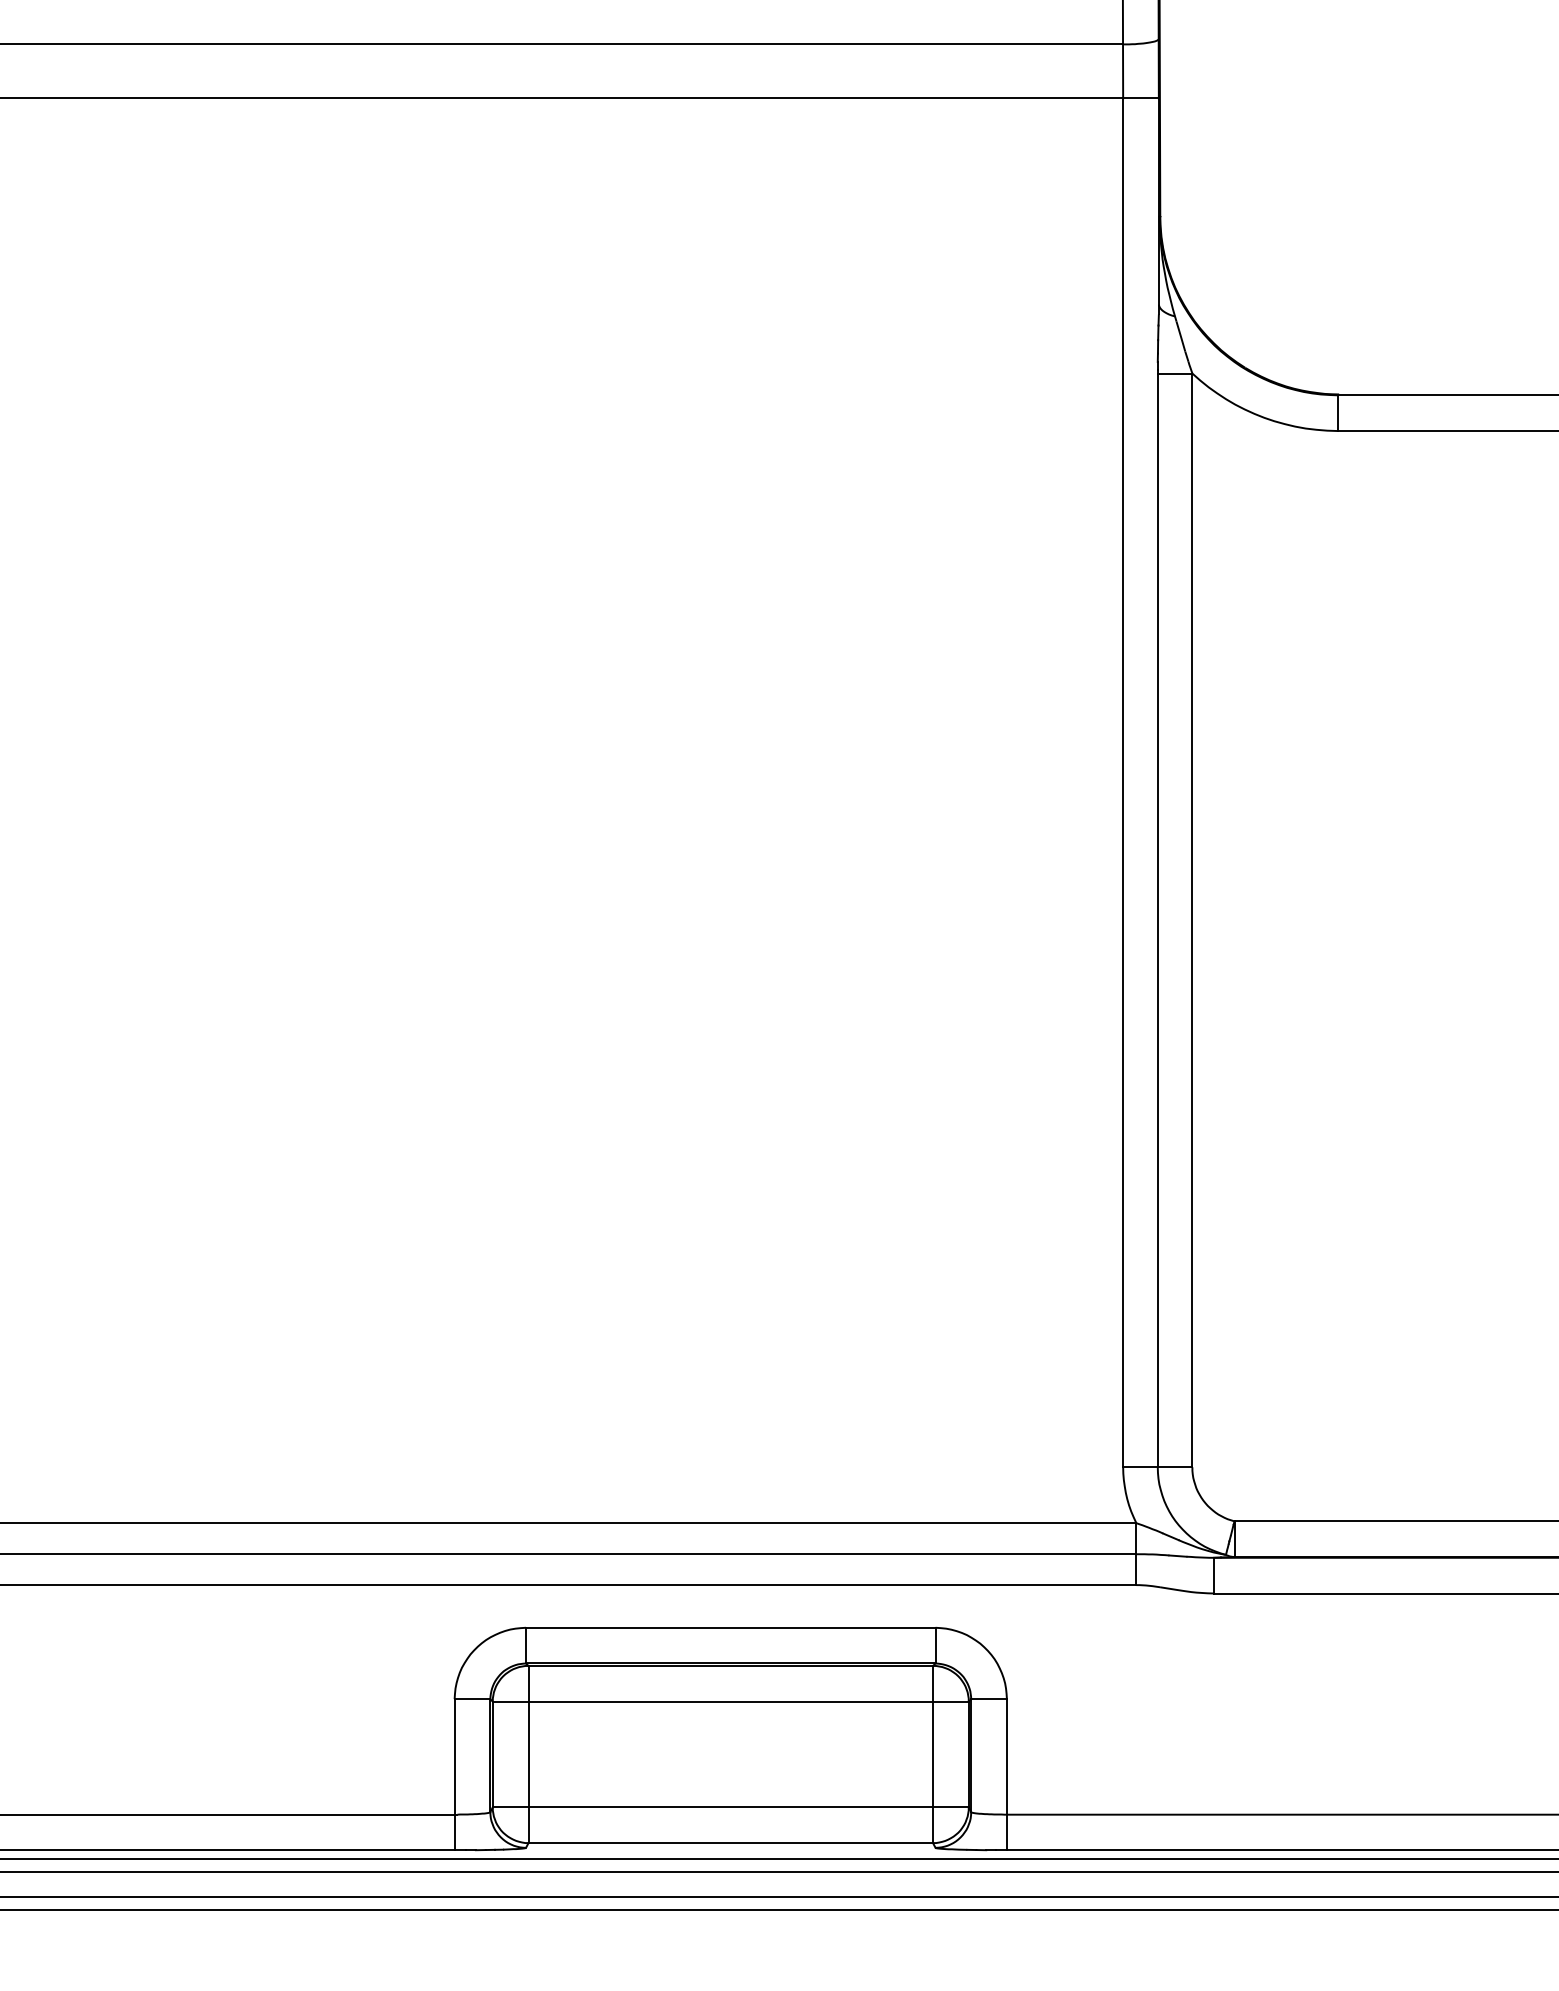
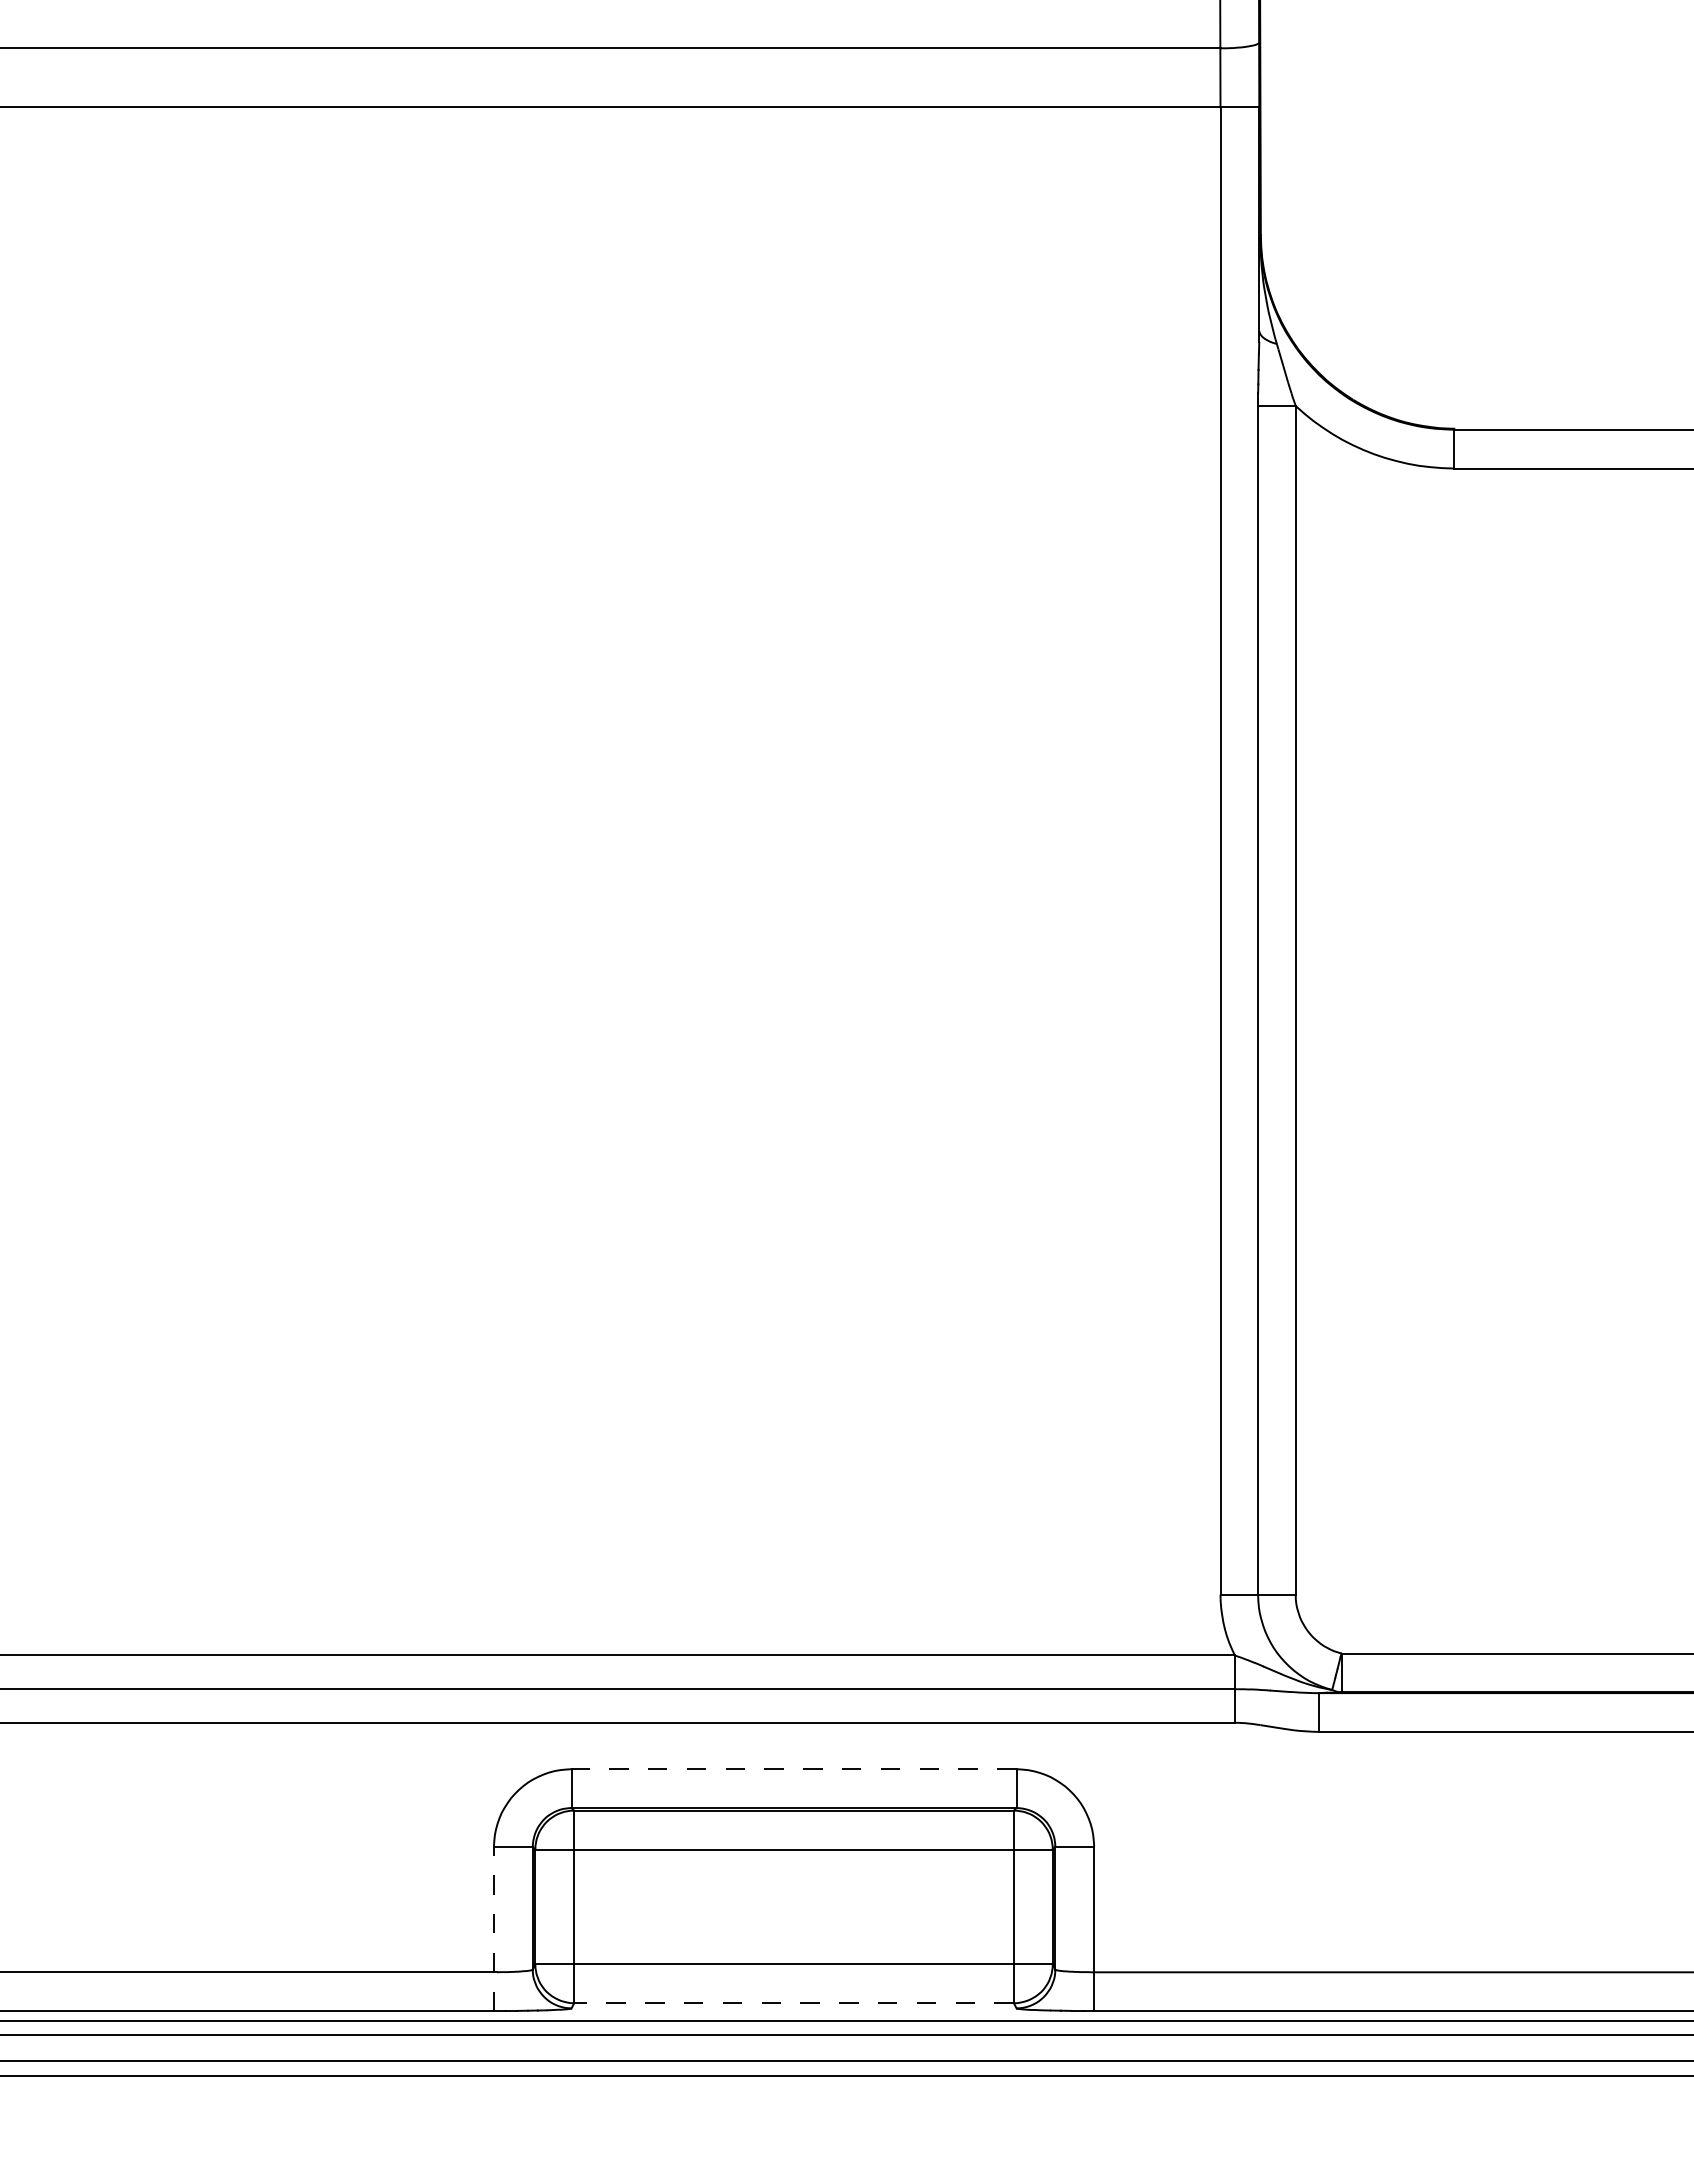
line: (731, 1628) -> (794, 1769), solid -> dashed
line: (454, 1774) -> (493, 1928), solid -> dashed
line: (731, 1843) -> (794, 2003), solid -> dashed

